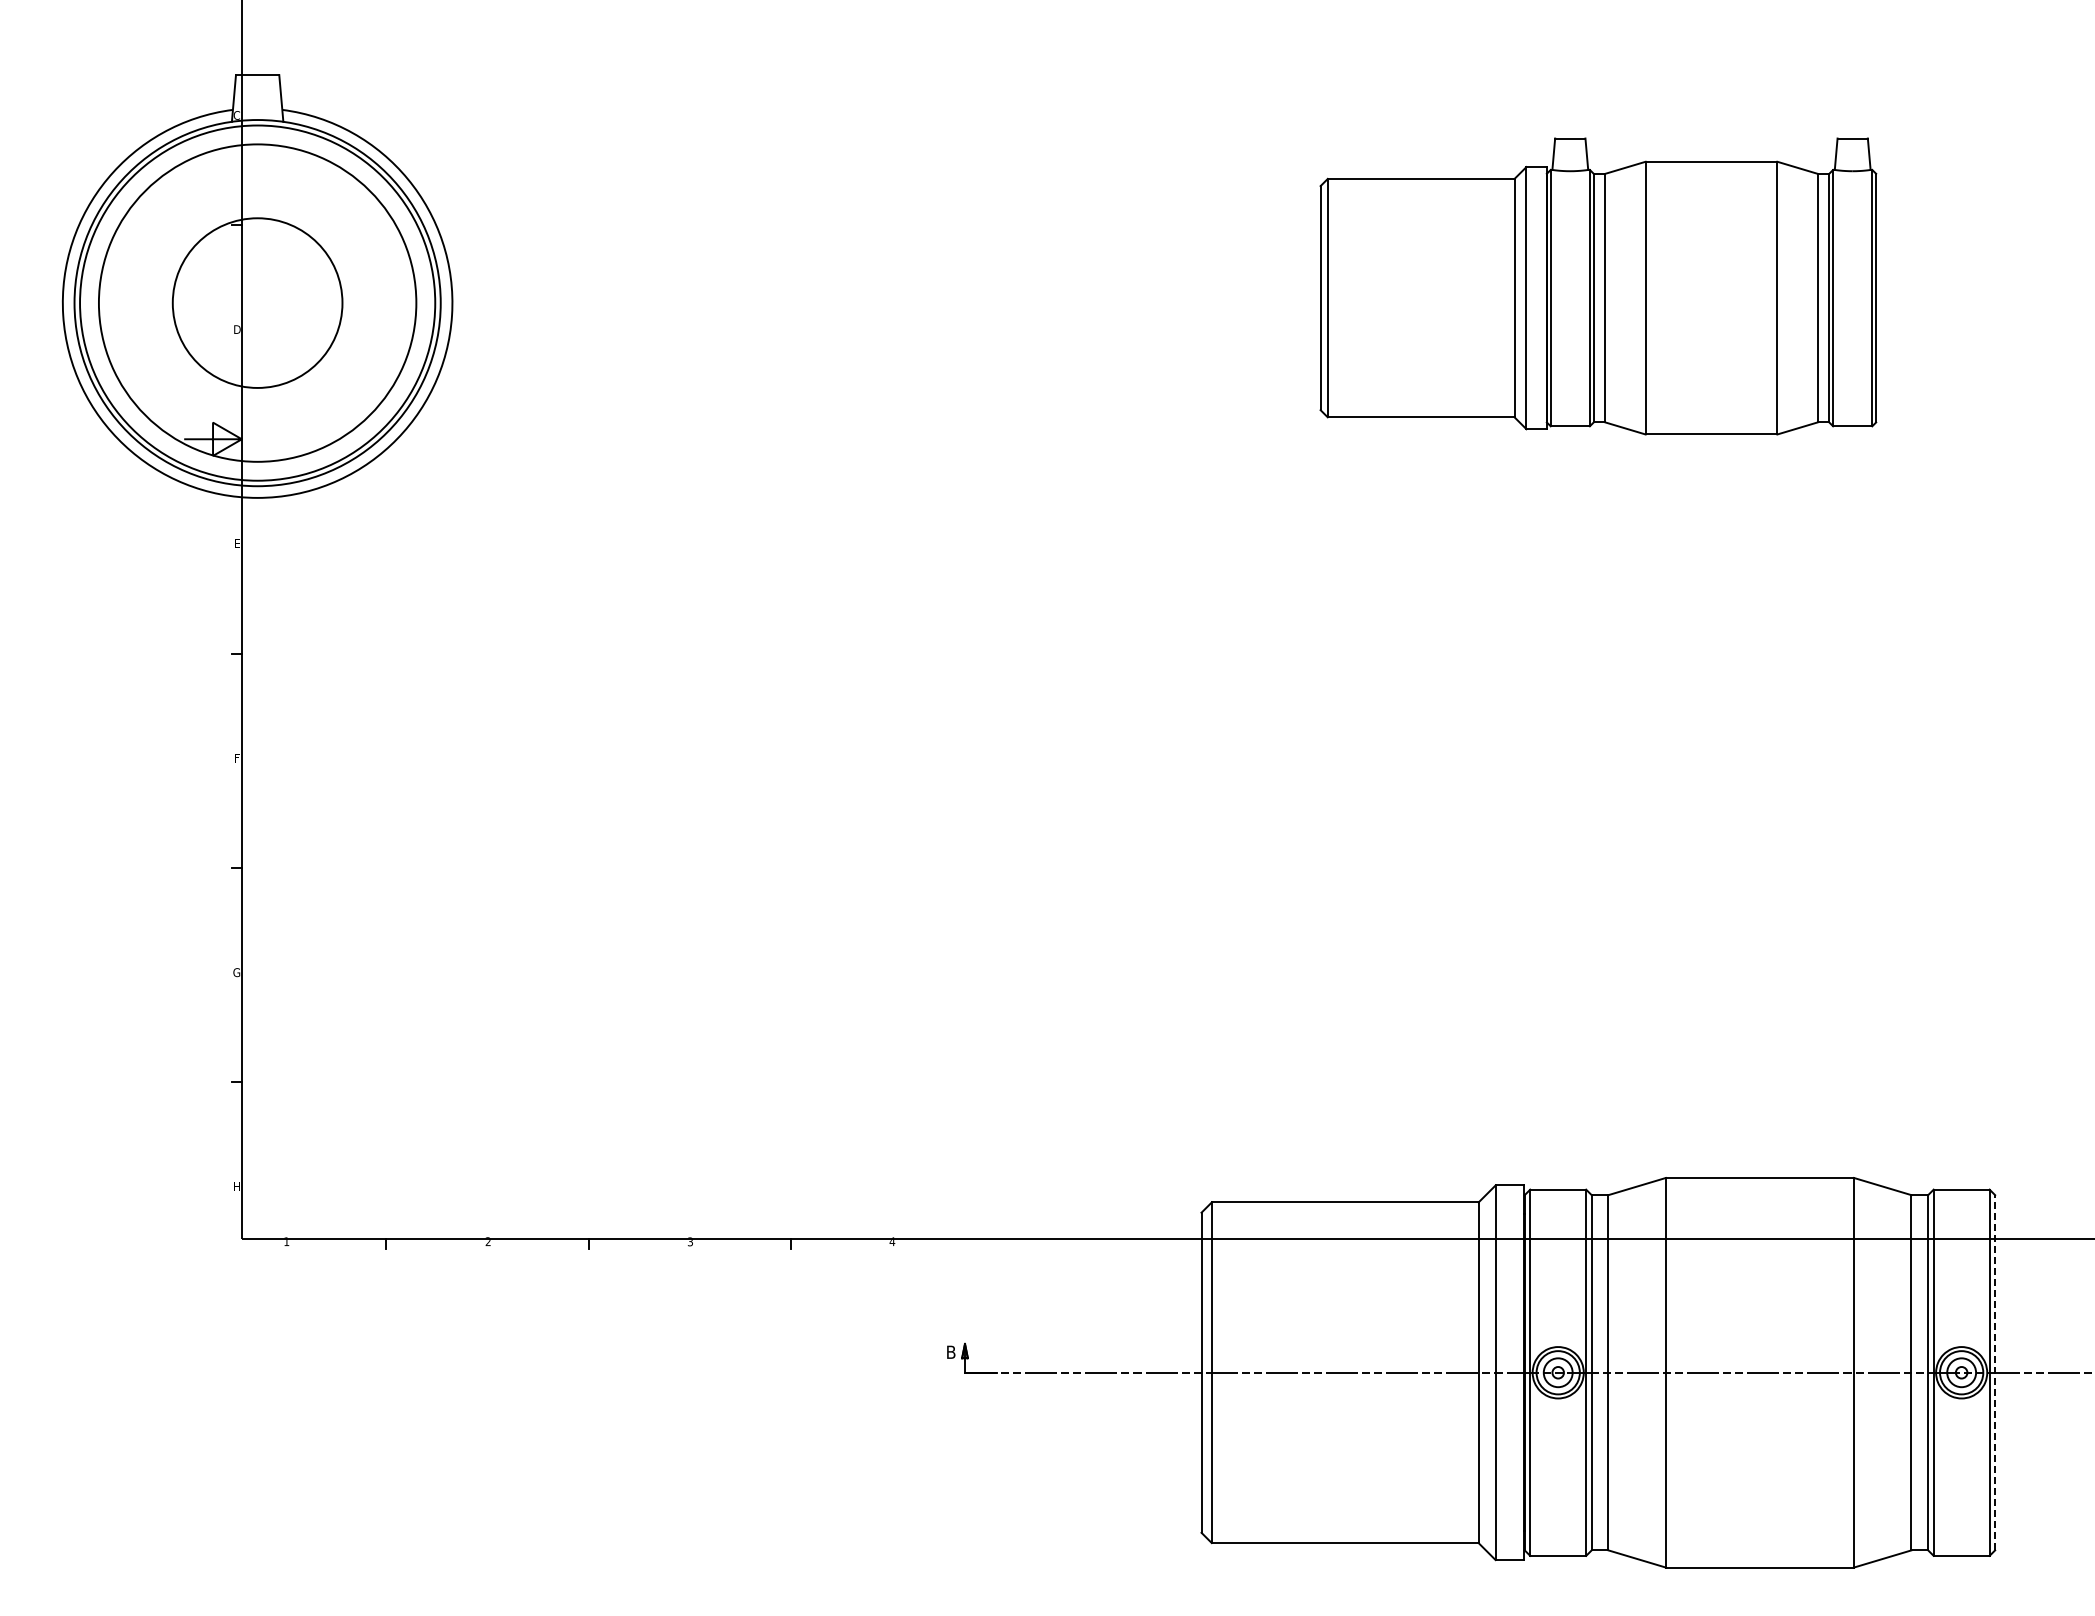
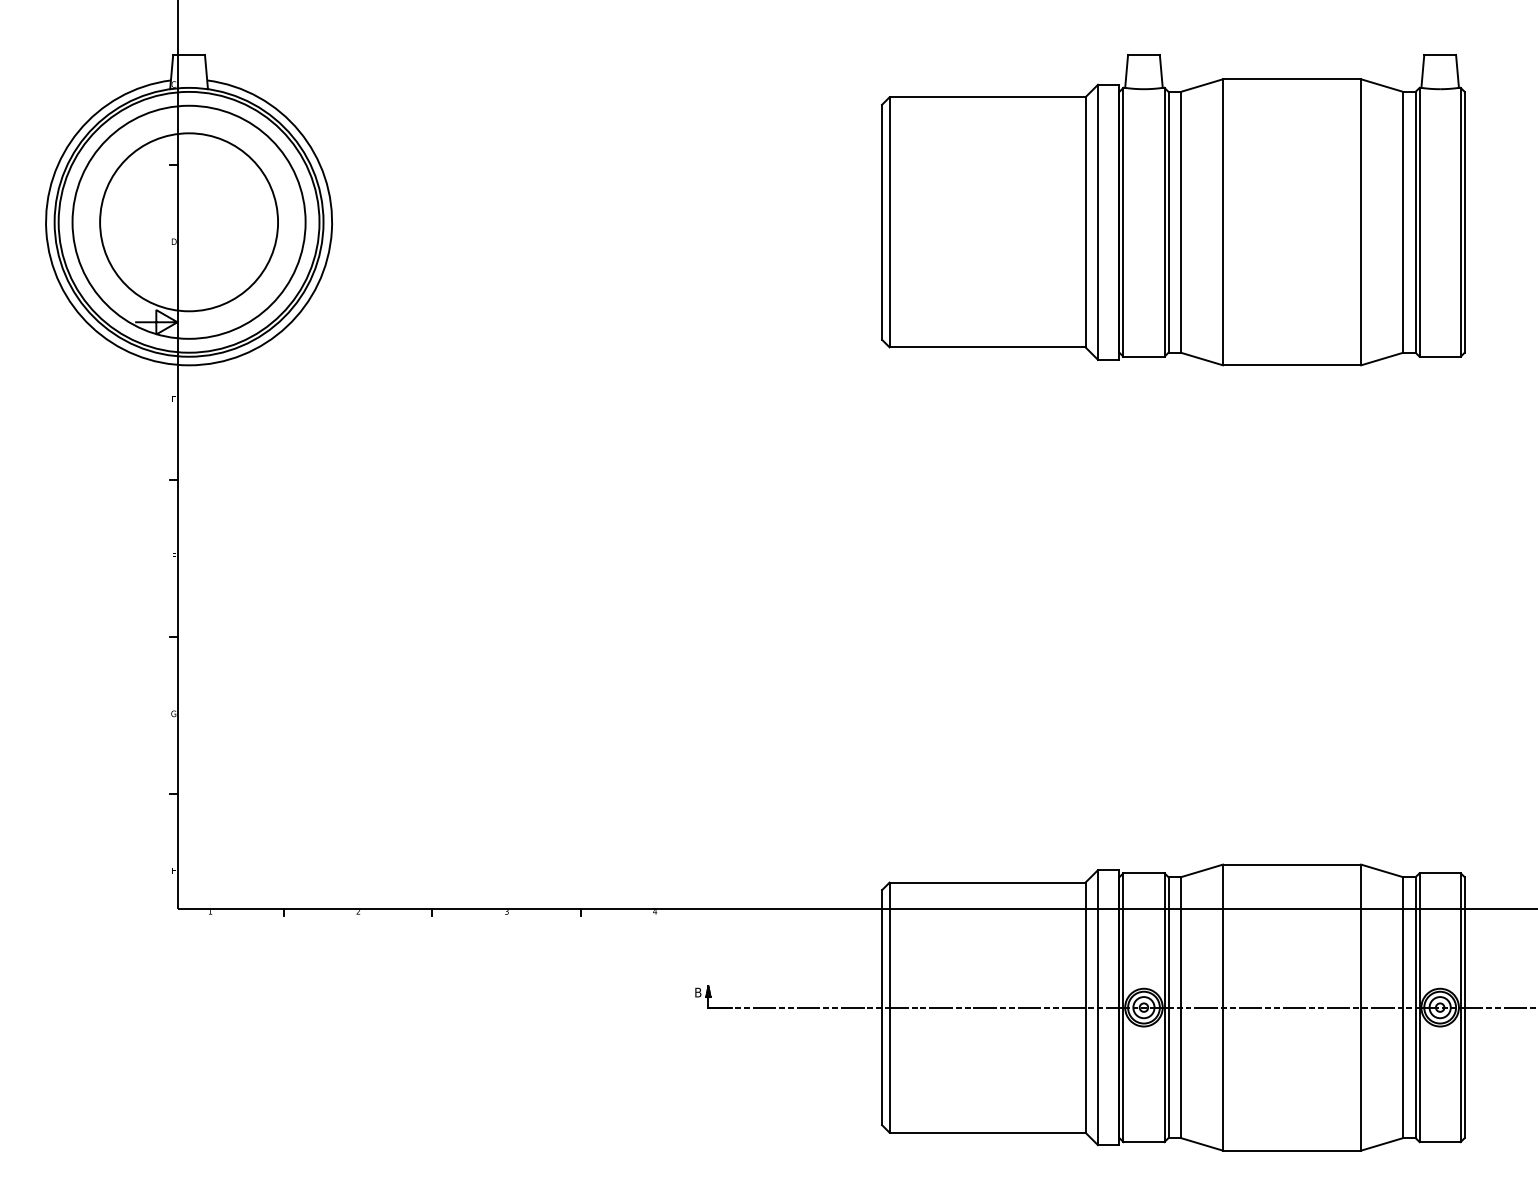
part: (1598, 286) -> (1173, 210), size x1.43
circle: (257, 302) -> (188, 221), size x1.43
line: (1995, 1372) -> (1465, 1007), dashed -> solid

